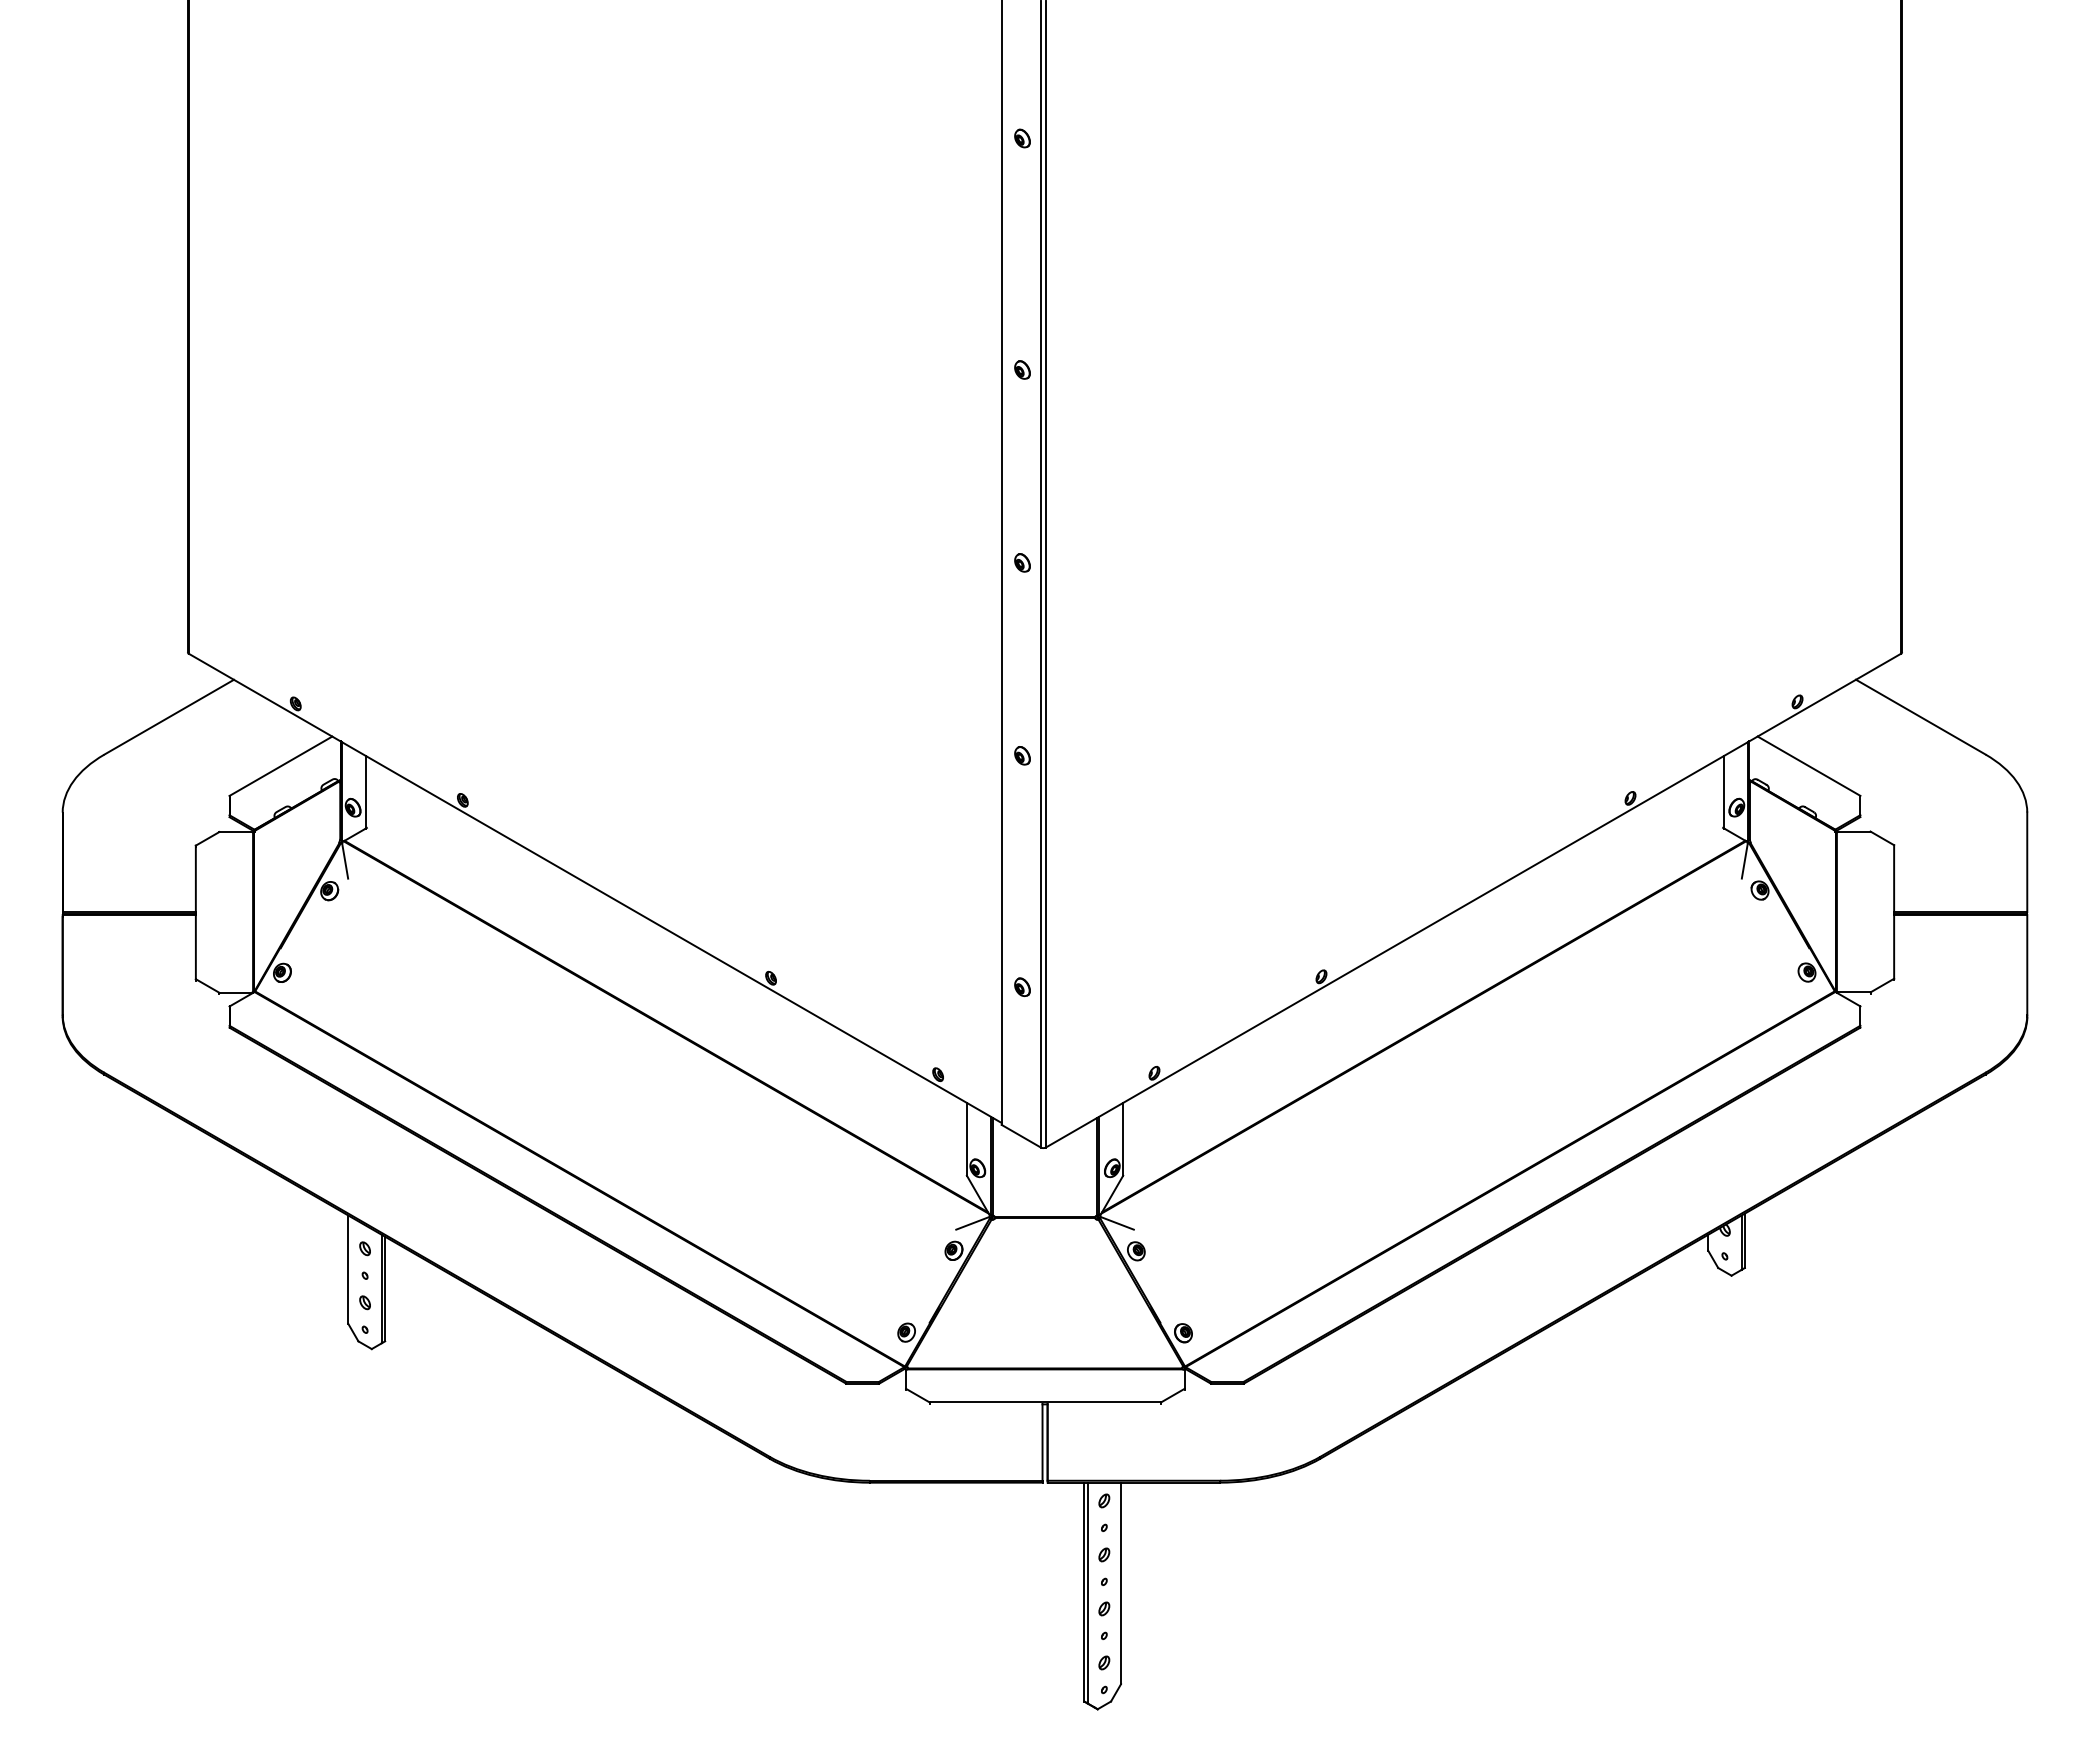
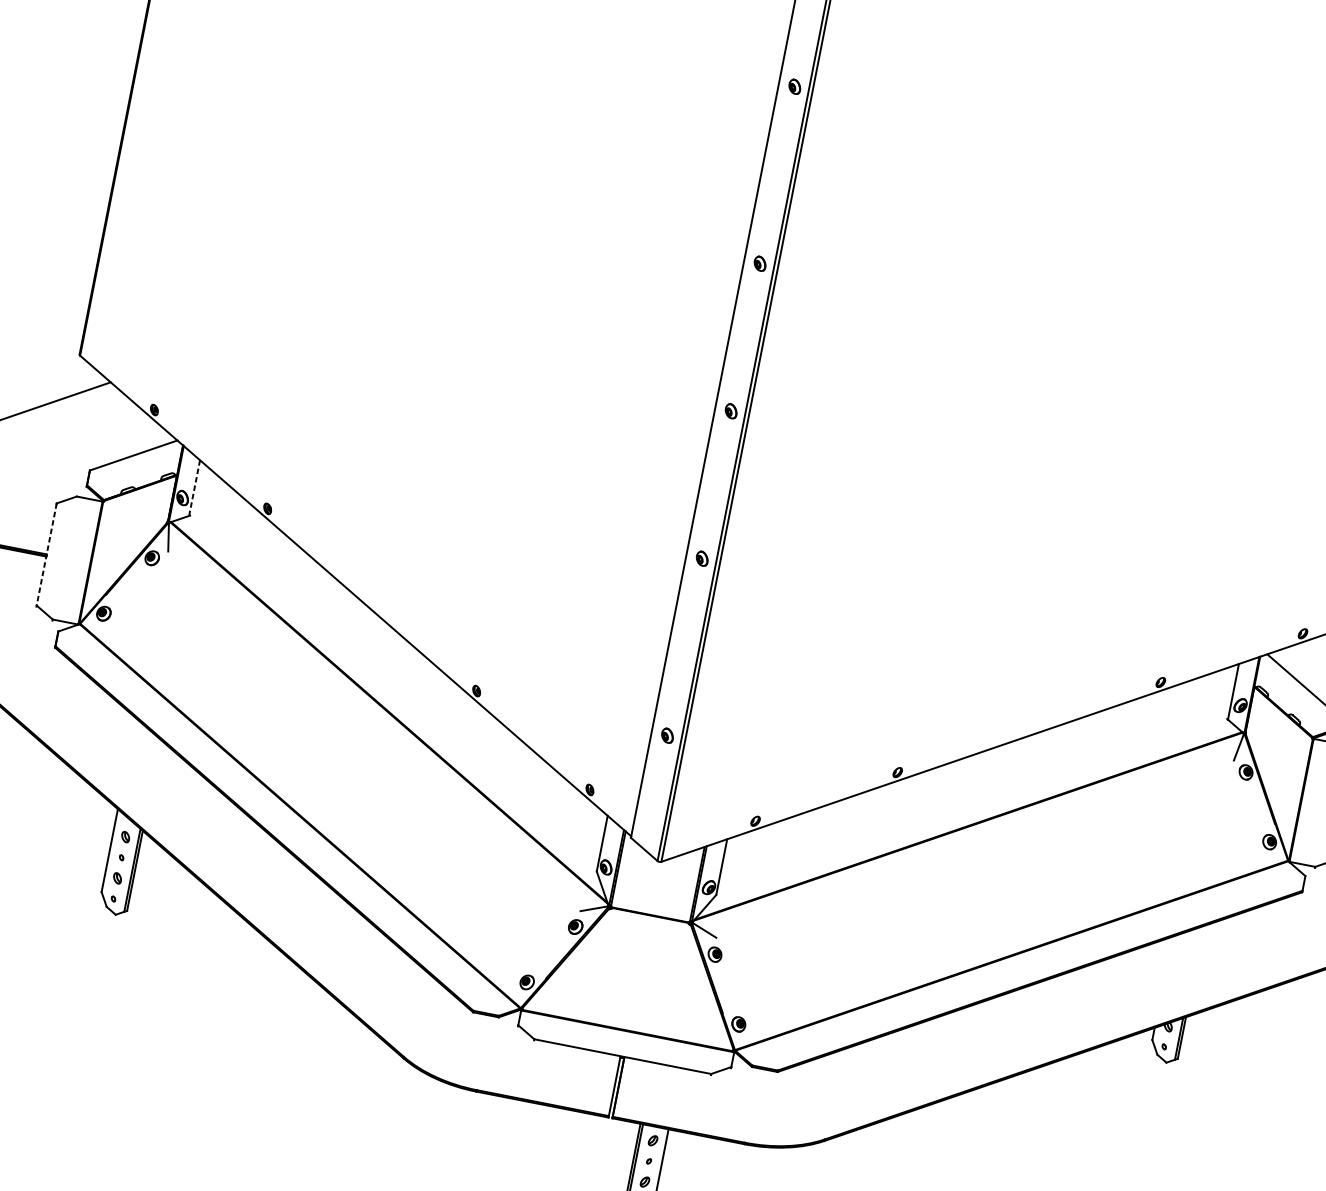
line: (365, 792) -> (194, 488), solid -> dashed
line: (195, 912) -> (46, 554), solid -> dashed

